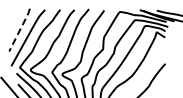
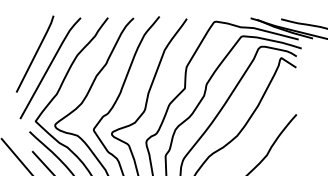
line: (20, 28) -> (36, 51), dashed -> solid

